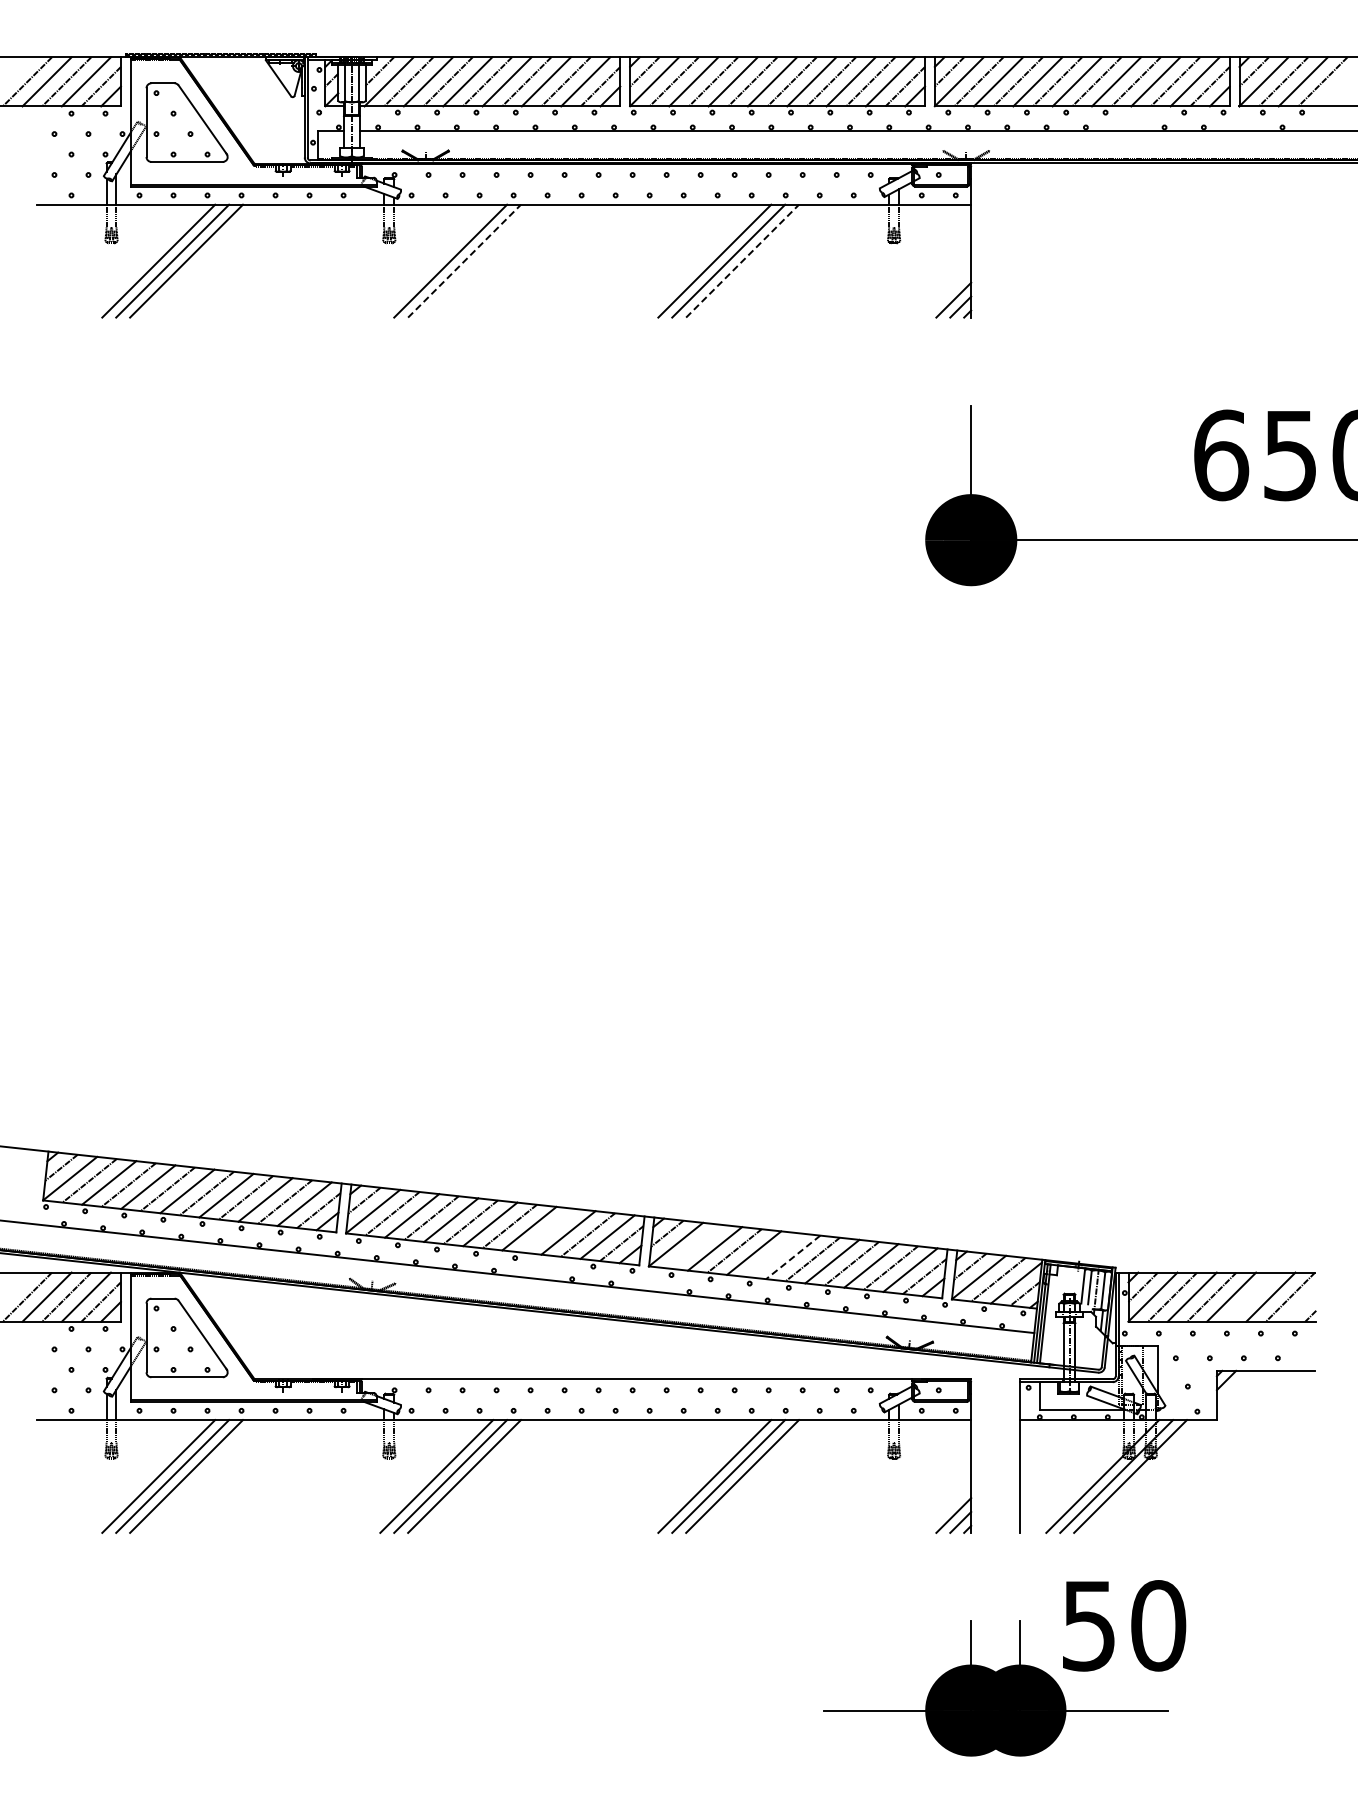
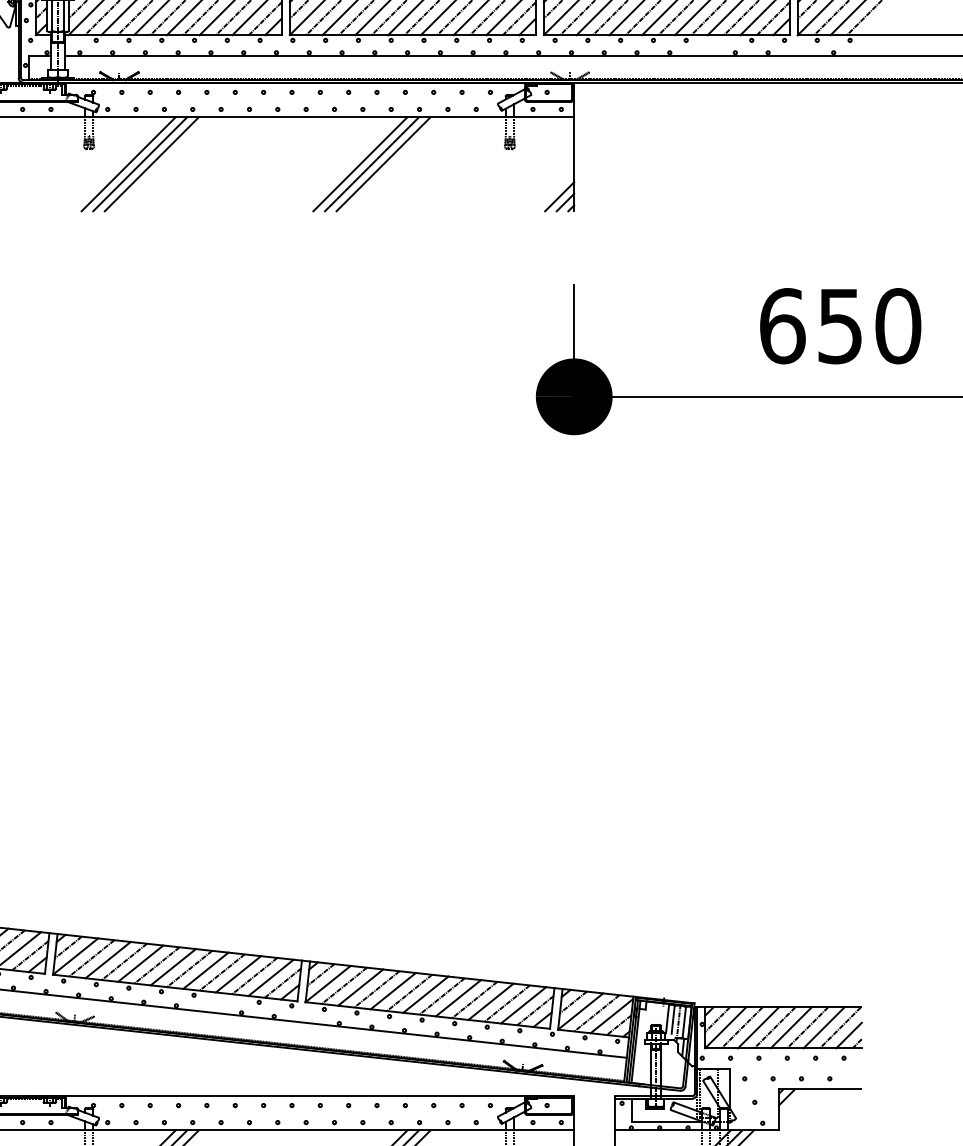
line: (436, 260) -> (128, 163), added
line: (464, 261) -> (151, 164), dashed -> solid
line: (742, 261) -> (383, 164), dashed -> solid
line: (548, 1230) -> (221, 972), added
line: (695, 1246) -> (344, 985), added
line: (773, 1255) -> (409, 993), added
line: (793, 1257) -> (426, 994), dashed -> solid
line: (1250, 1296) -> (807, 1027), added
line: (1300, 1306) -> (848, 1035), added

